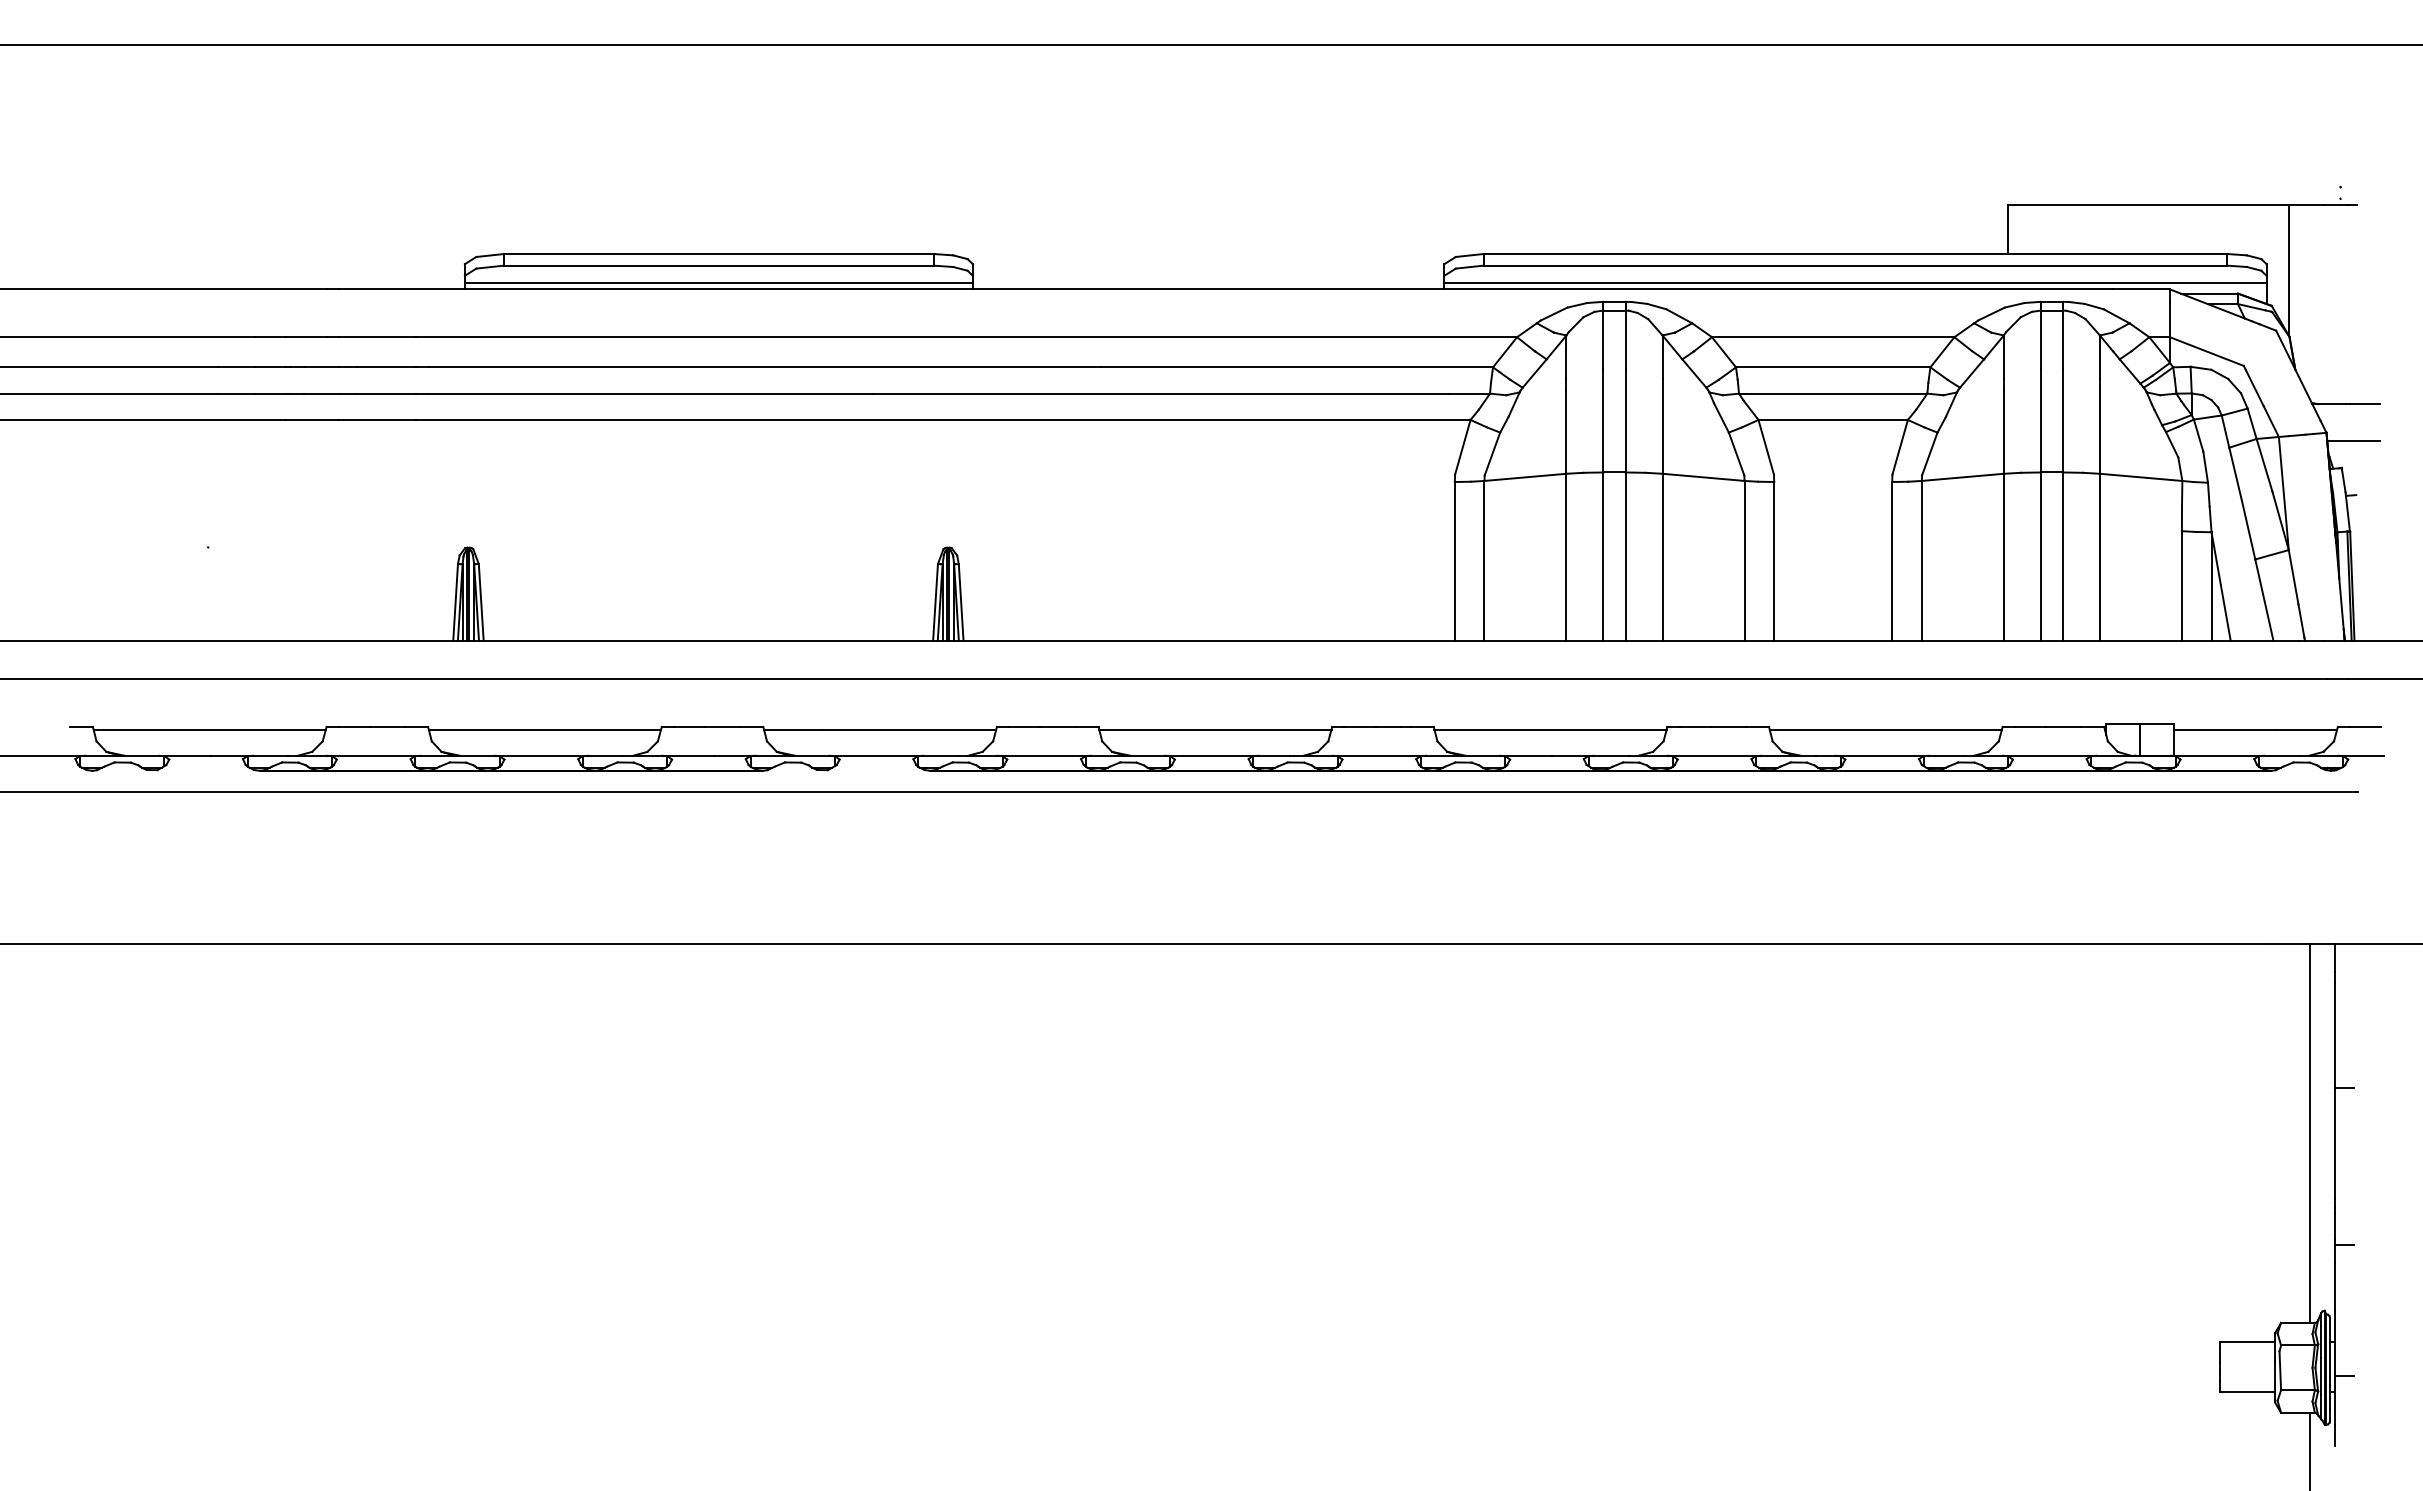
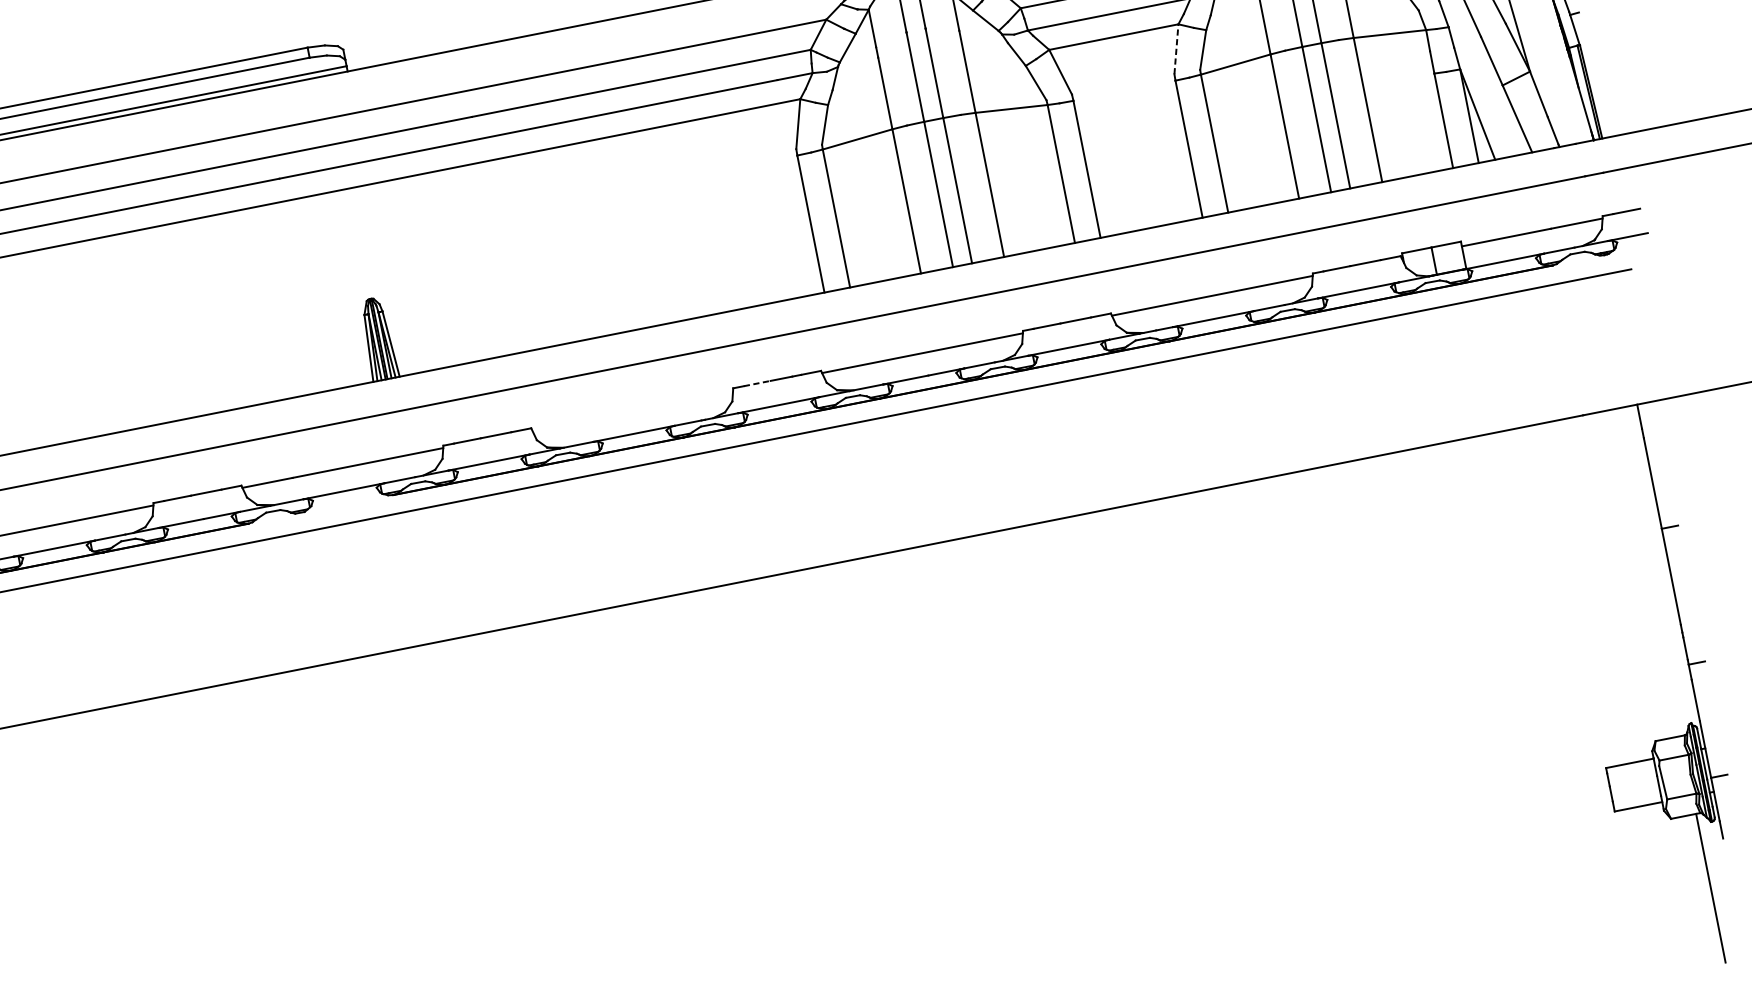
line: (1900, 446) -> (1176, 48), solid -> dashed
line: (1359, 726) -> (756, 383), solid -> dashed
line: (1215, 729) -> (632, 410), removed
line: (2310, 1133) -> (1648, 572), removed

